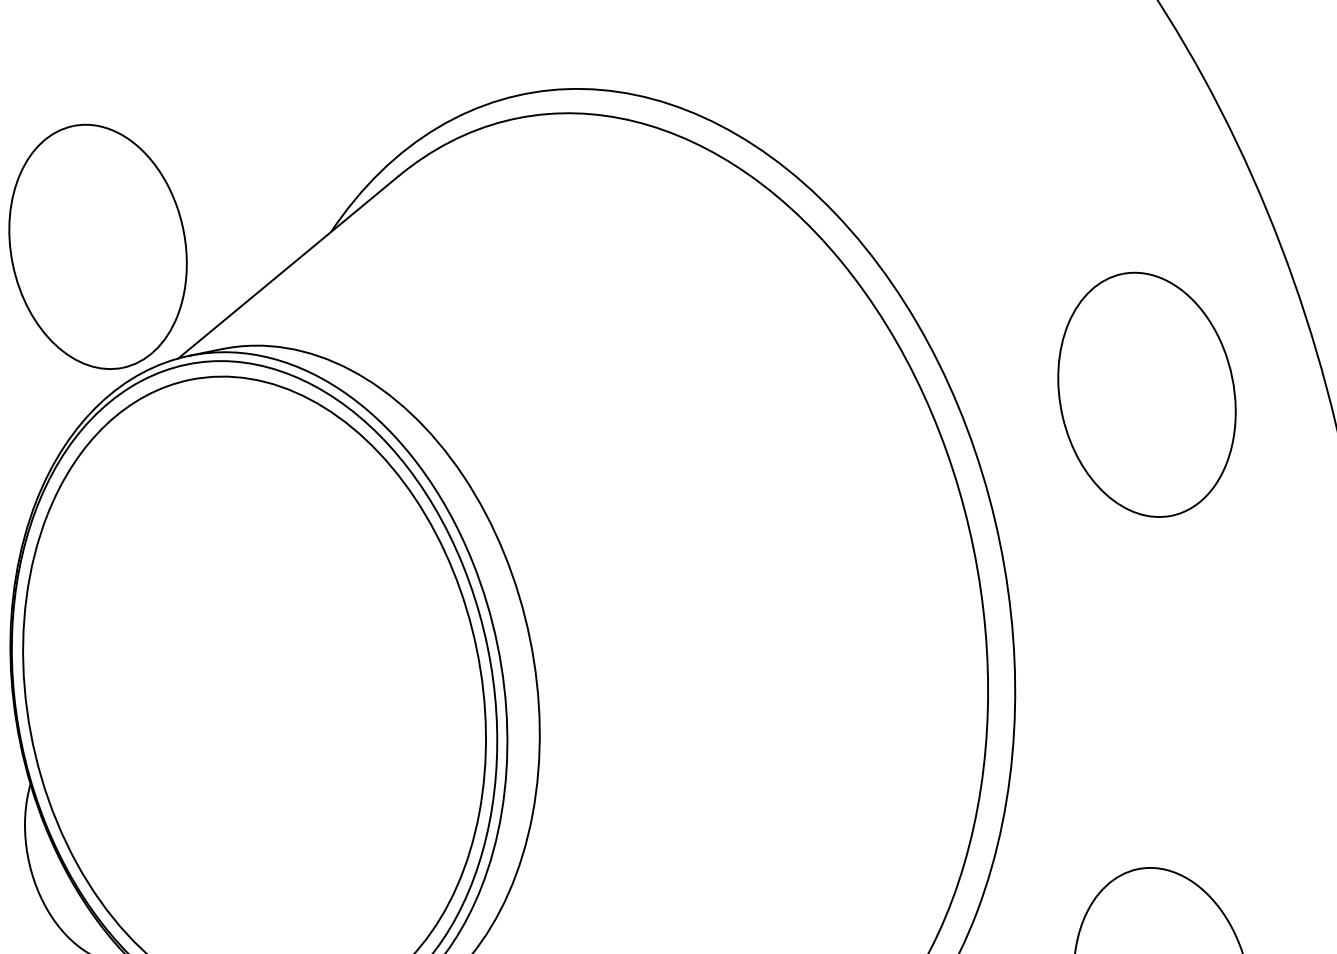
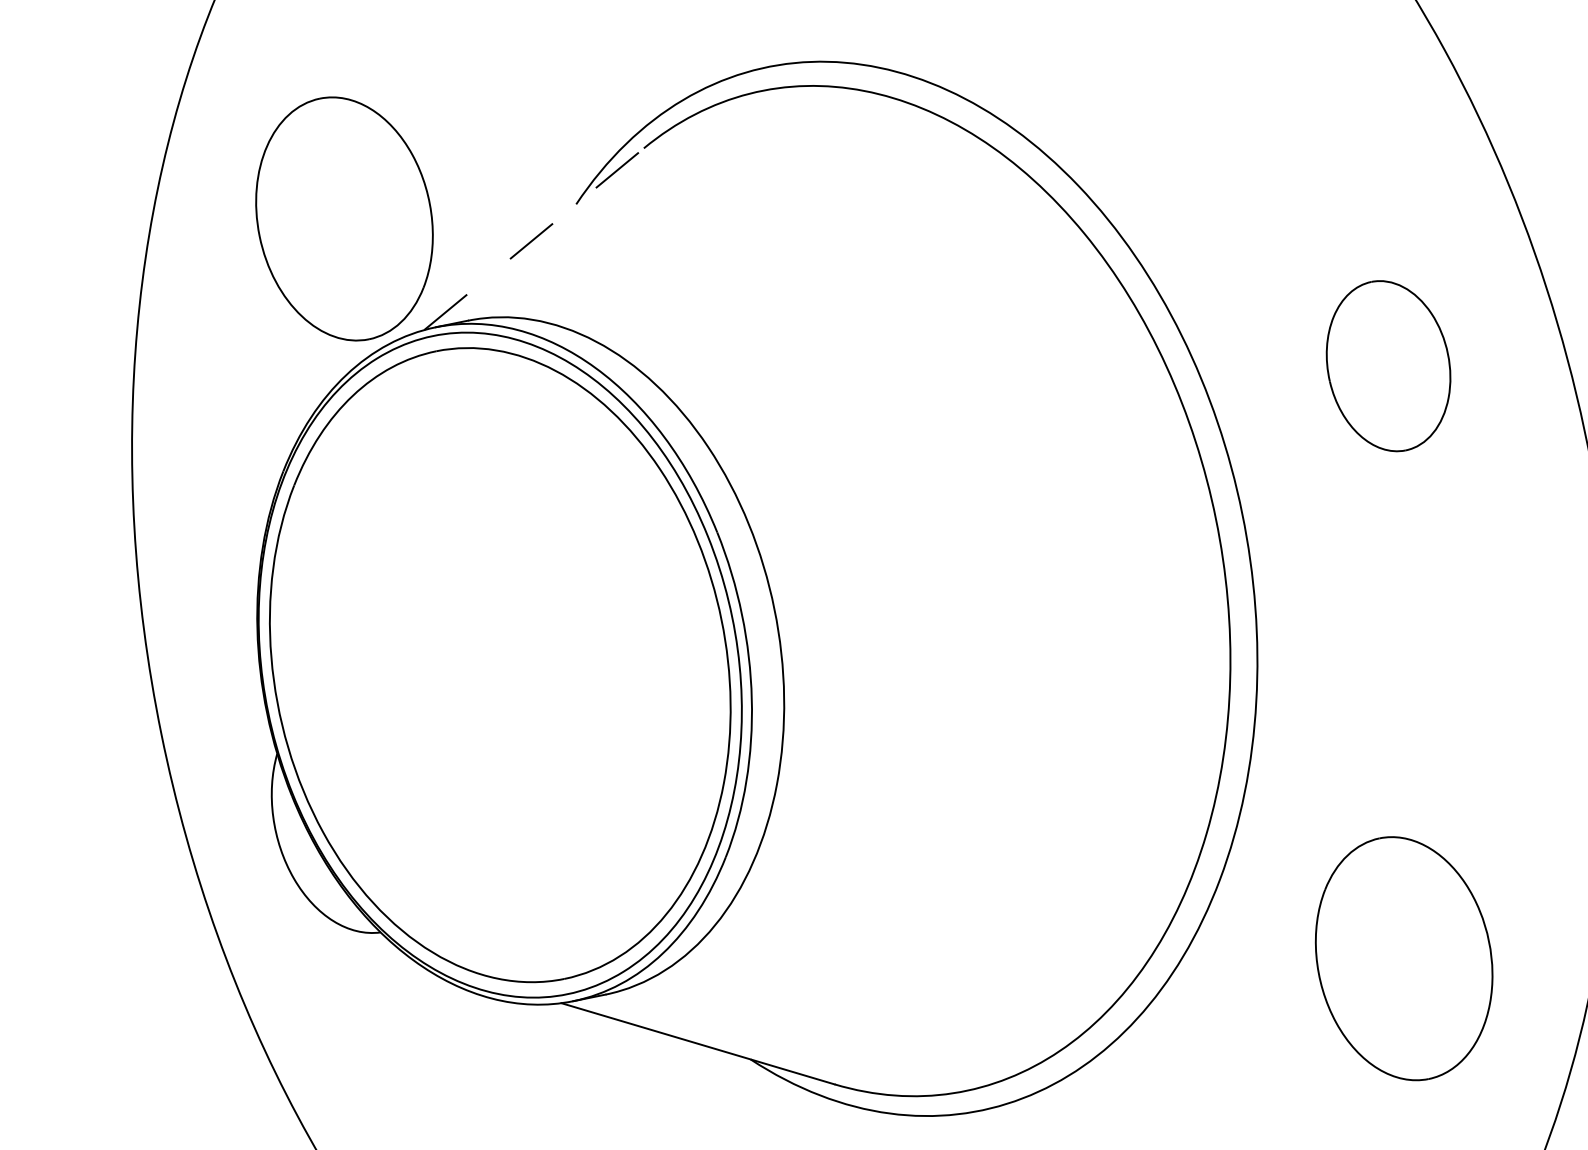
line: (288, 267) -> (534, 239), solid -> dashed
part: (1146, 394) -> (1388, 365), size x0.7

